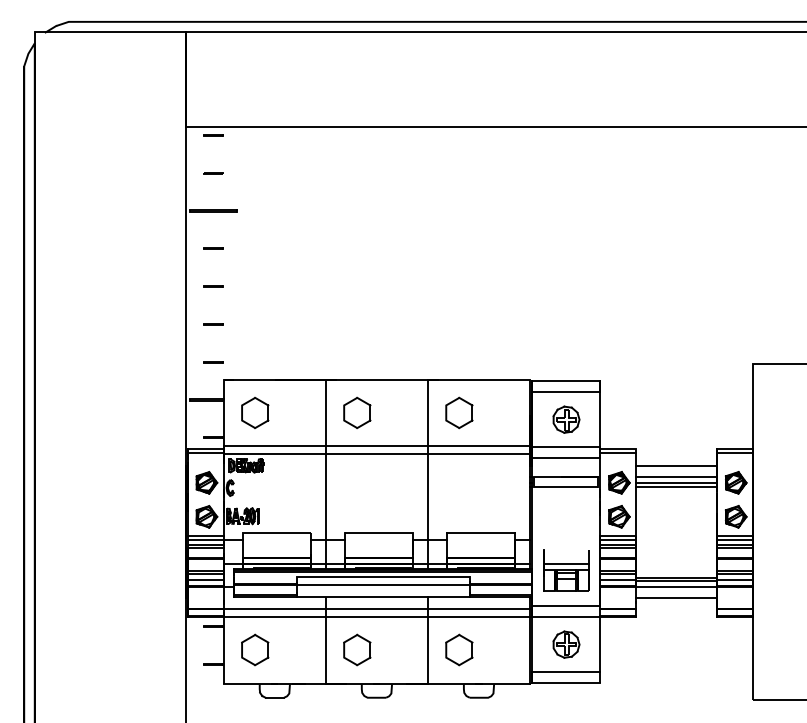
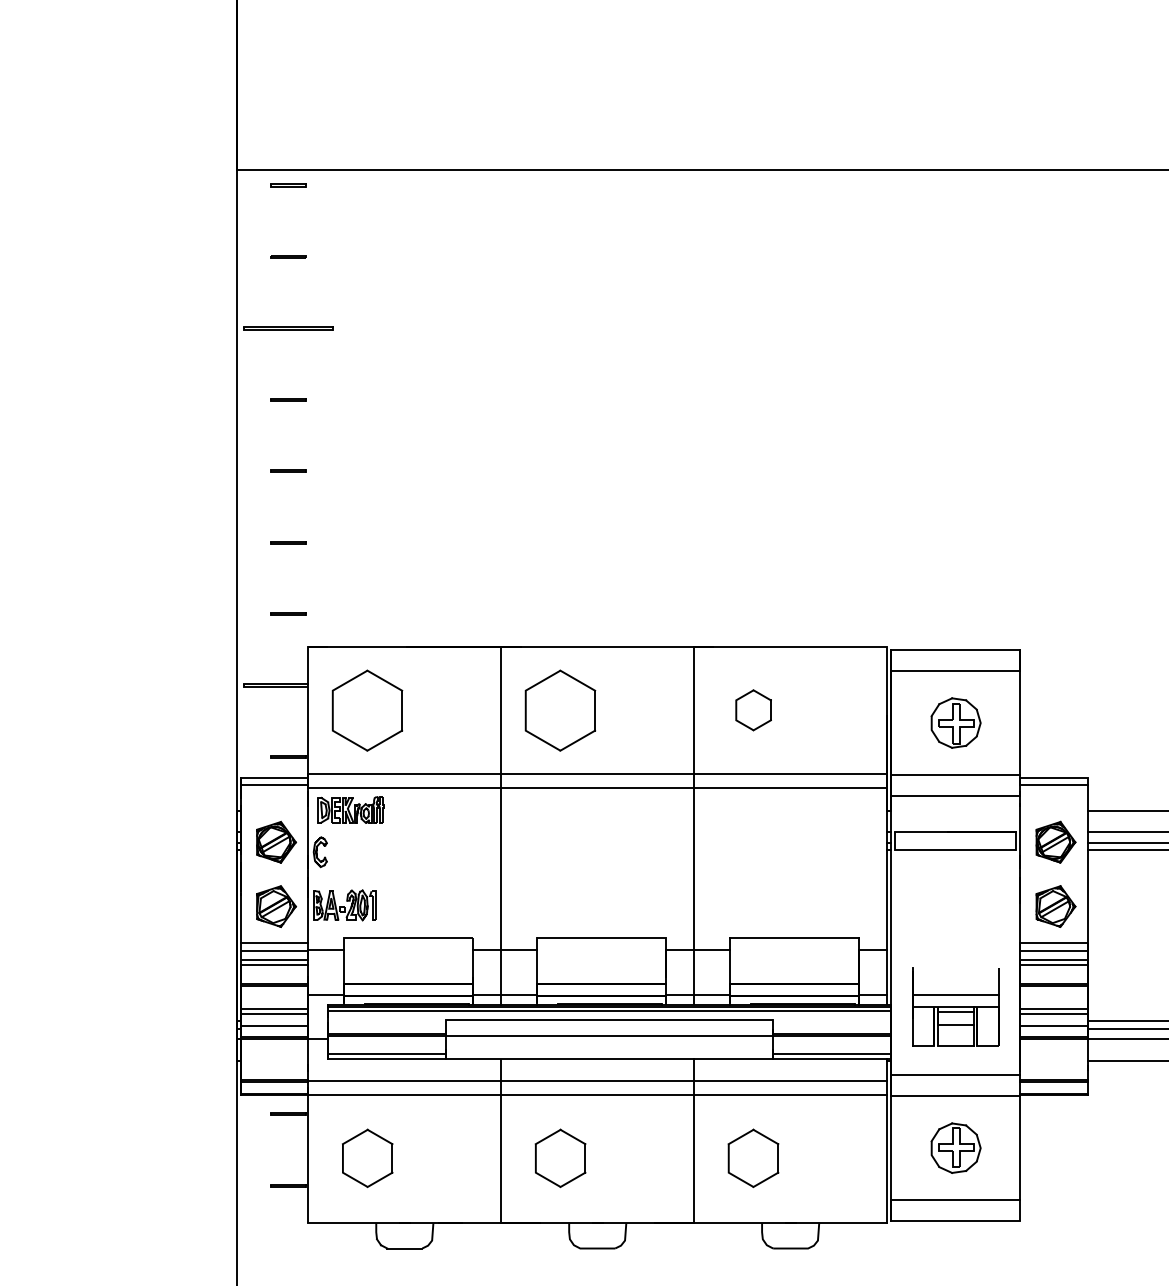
part: (255, 412) -> (368, 709), size x1.4
part: (357, 412) -> (561, 709), size x1.4
part: (459, 412) -> (753, 709), size x0.7

